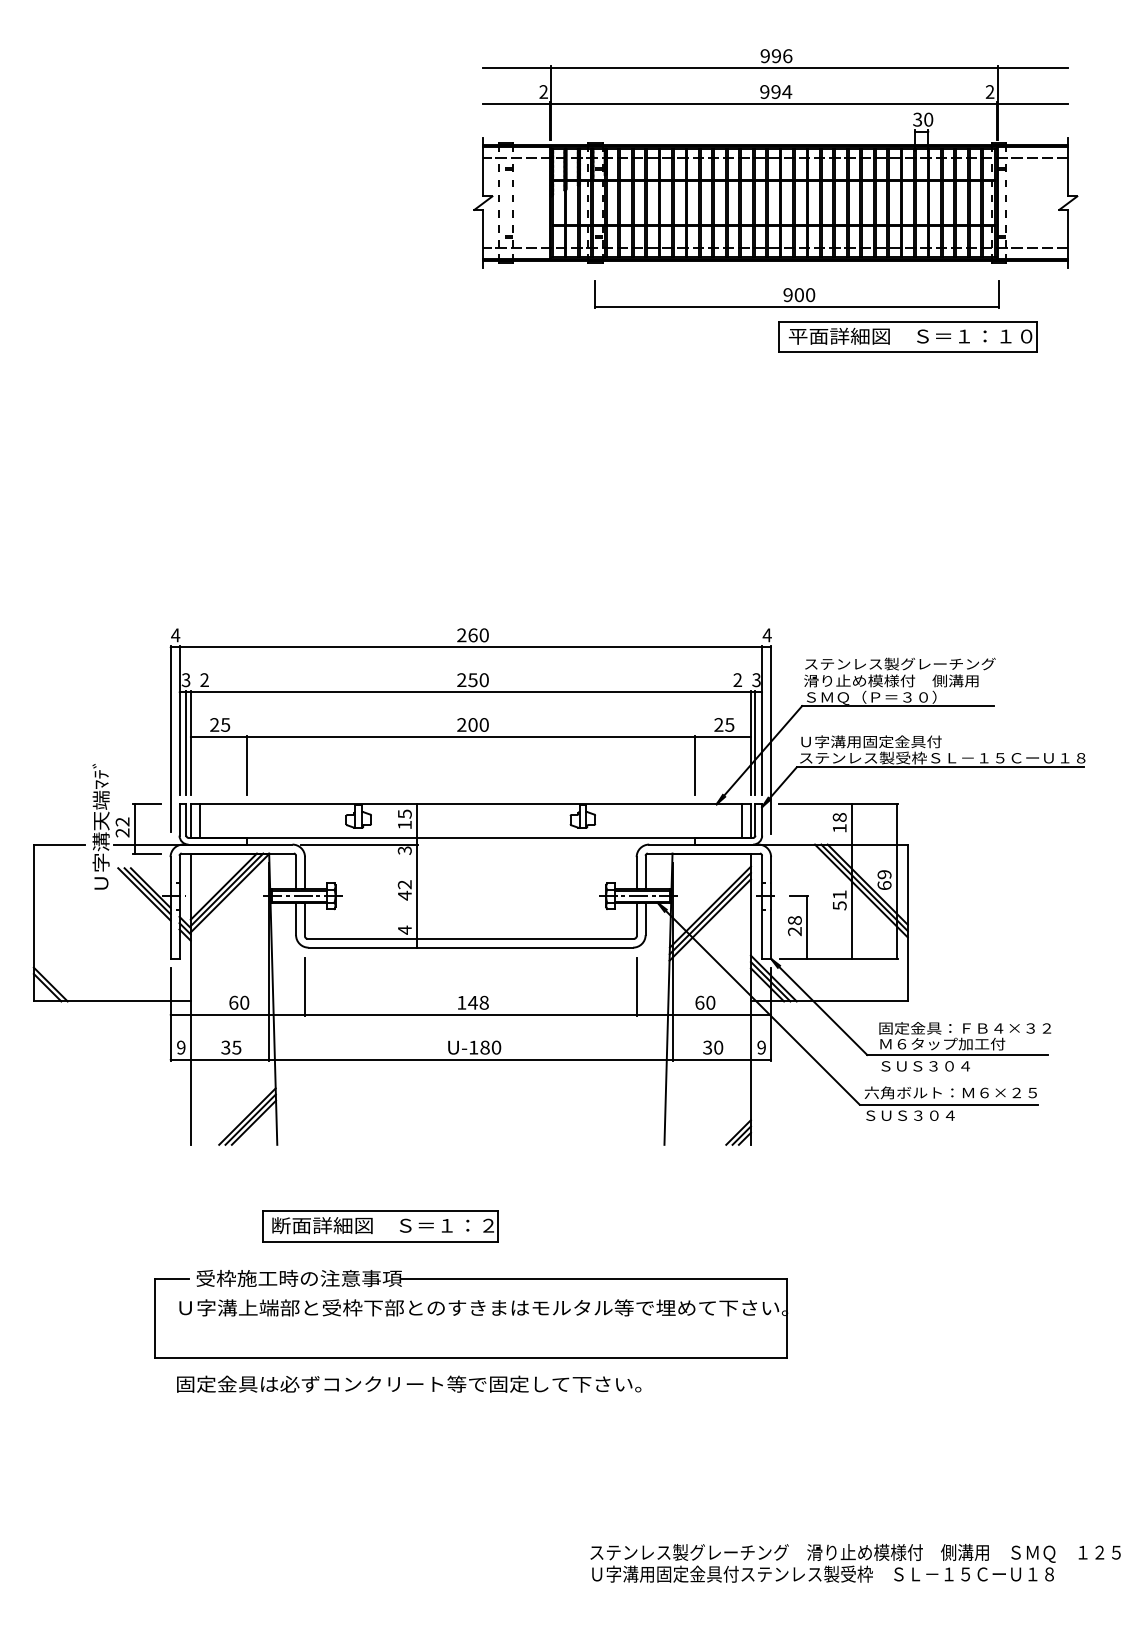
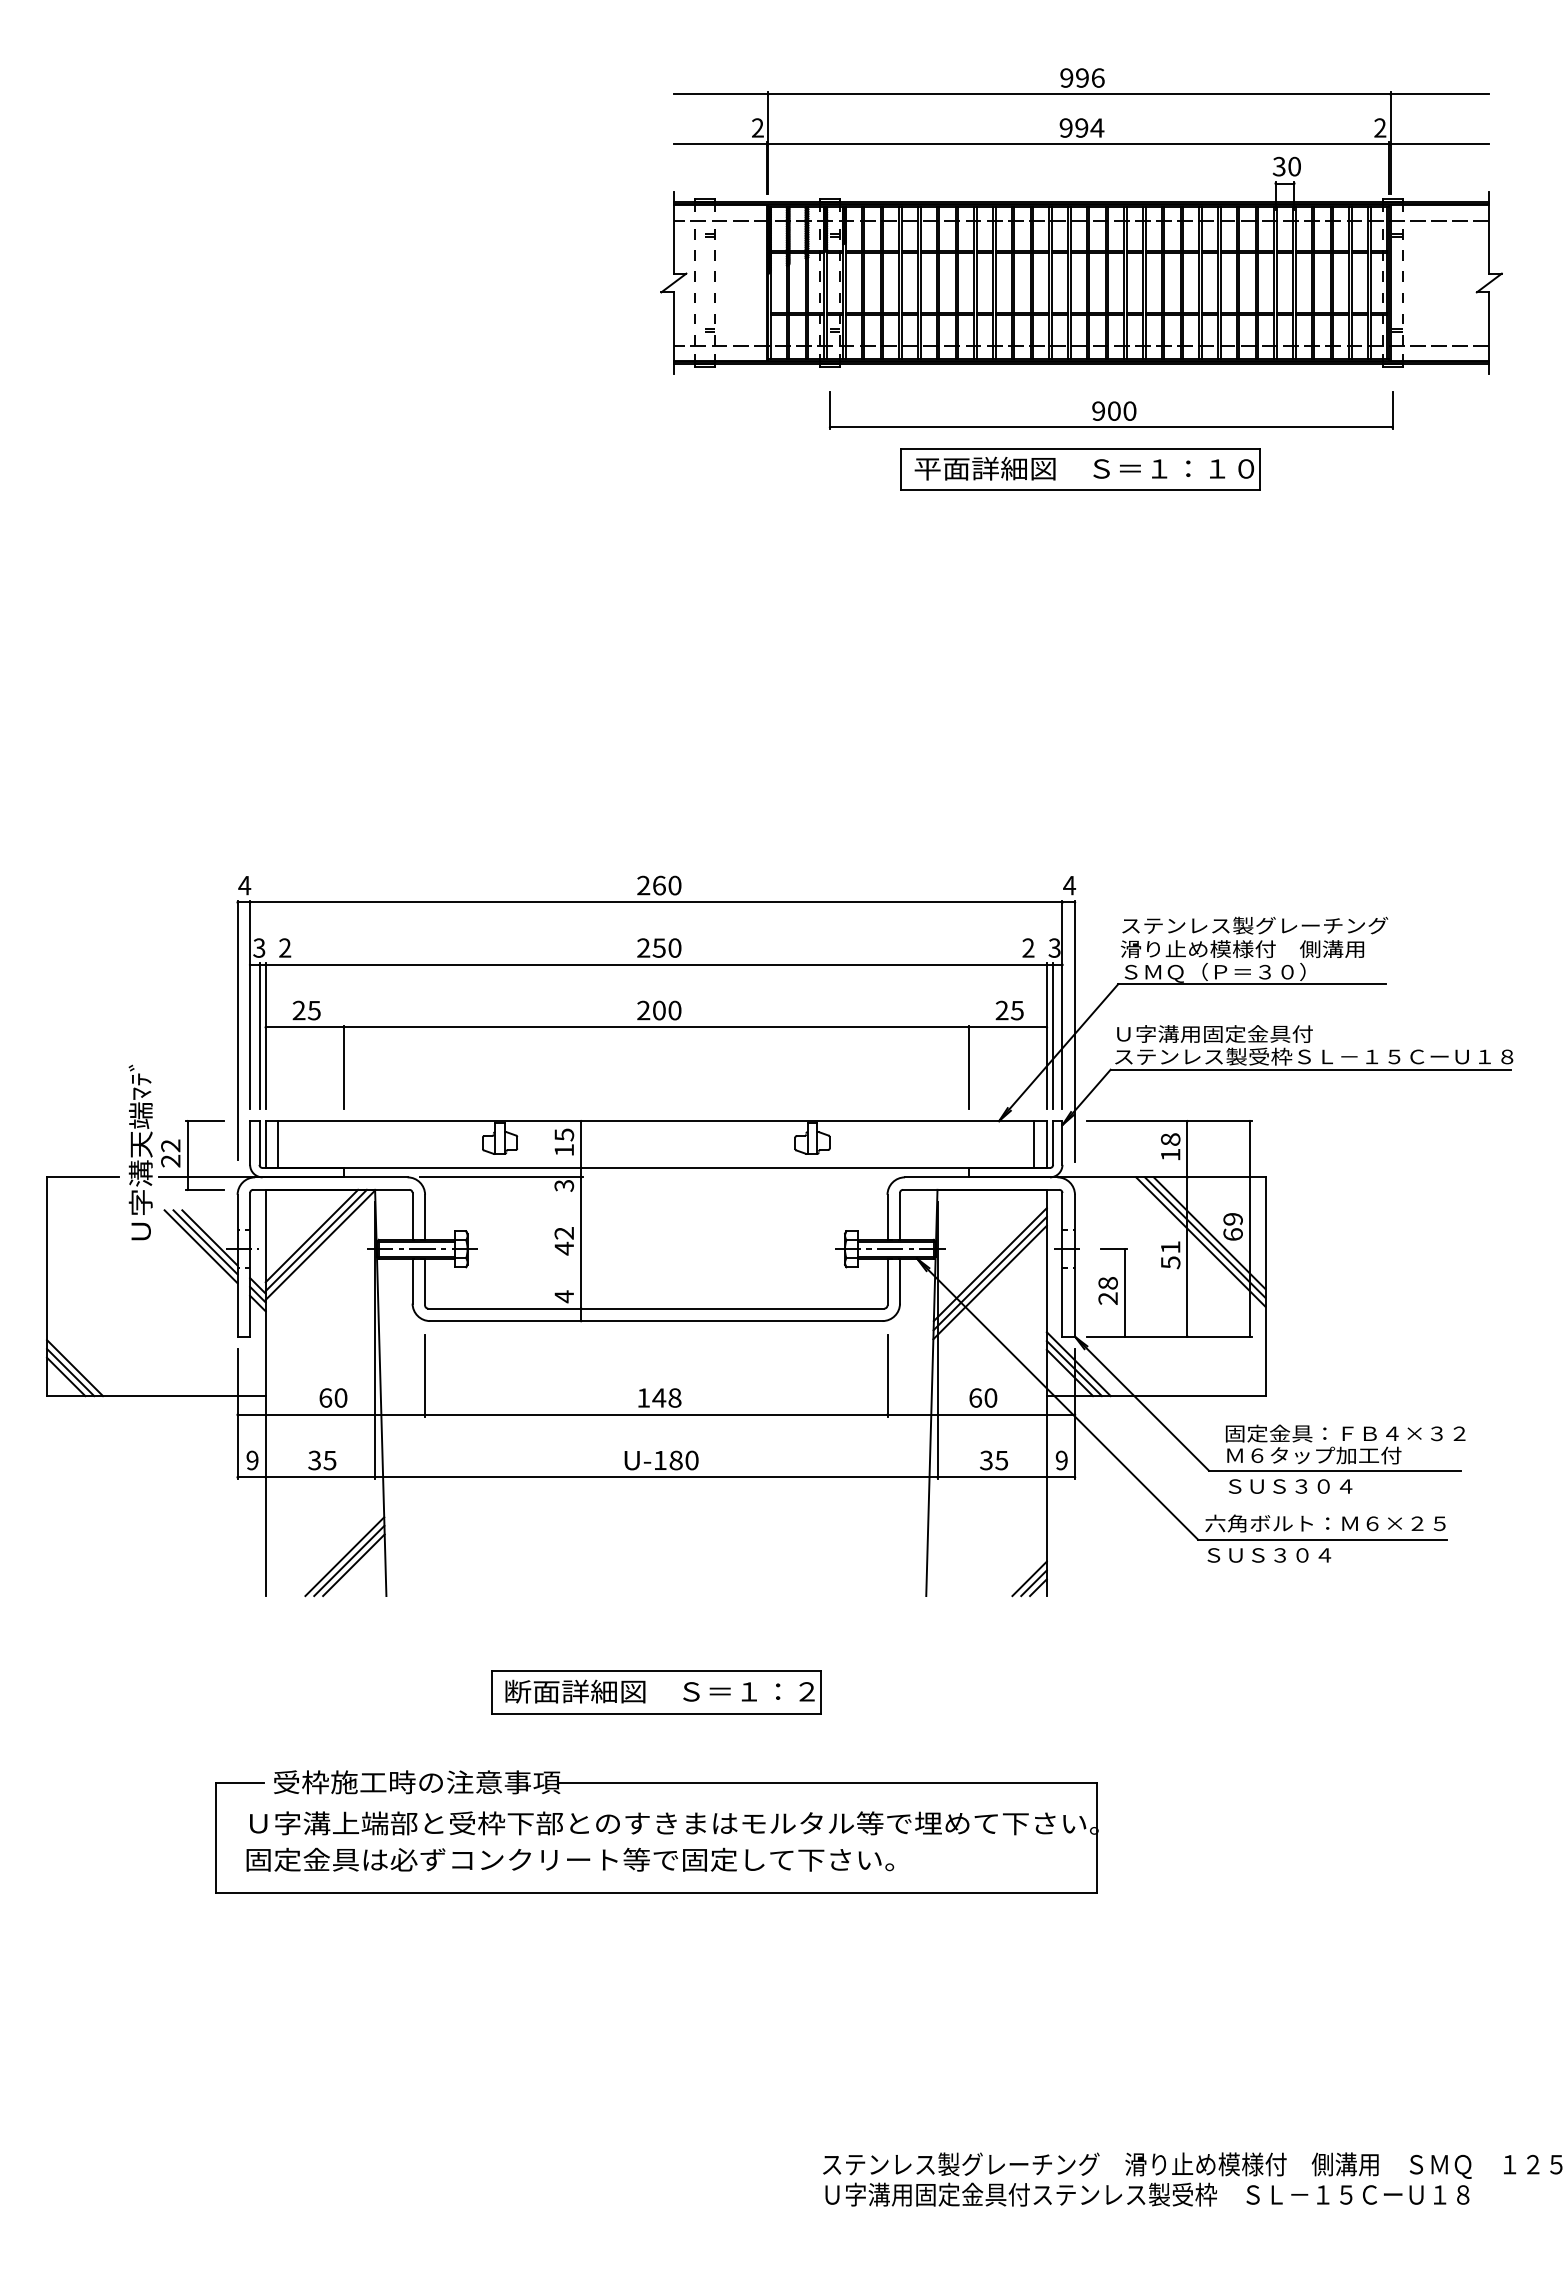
part: (907, 336) -> (1080, 469), moved
line: (54, 981) -> (75, 1368), added
text: (718, 1047) -> (1001, 1460), 30 -> 35
part: (380, 1226) -> (656, 1692), moved
text: (409, 1384) -> (570, 1859), moved

